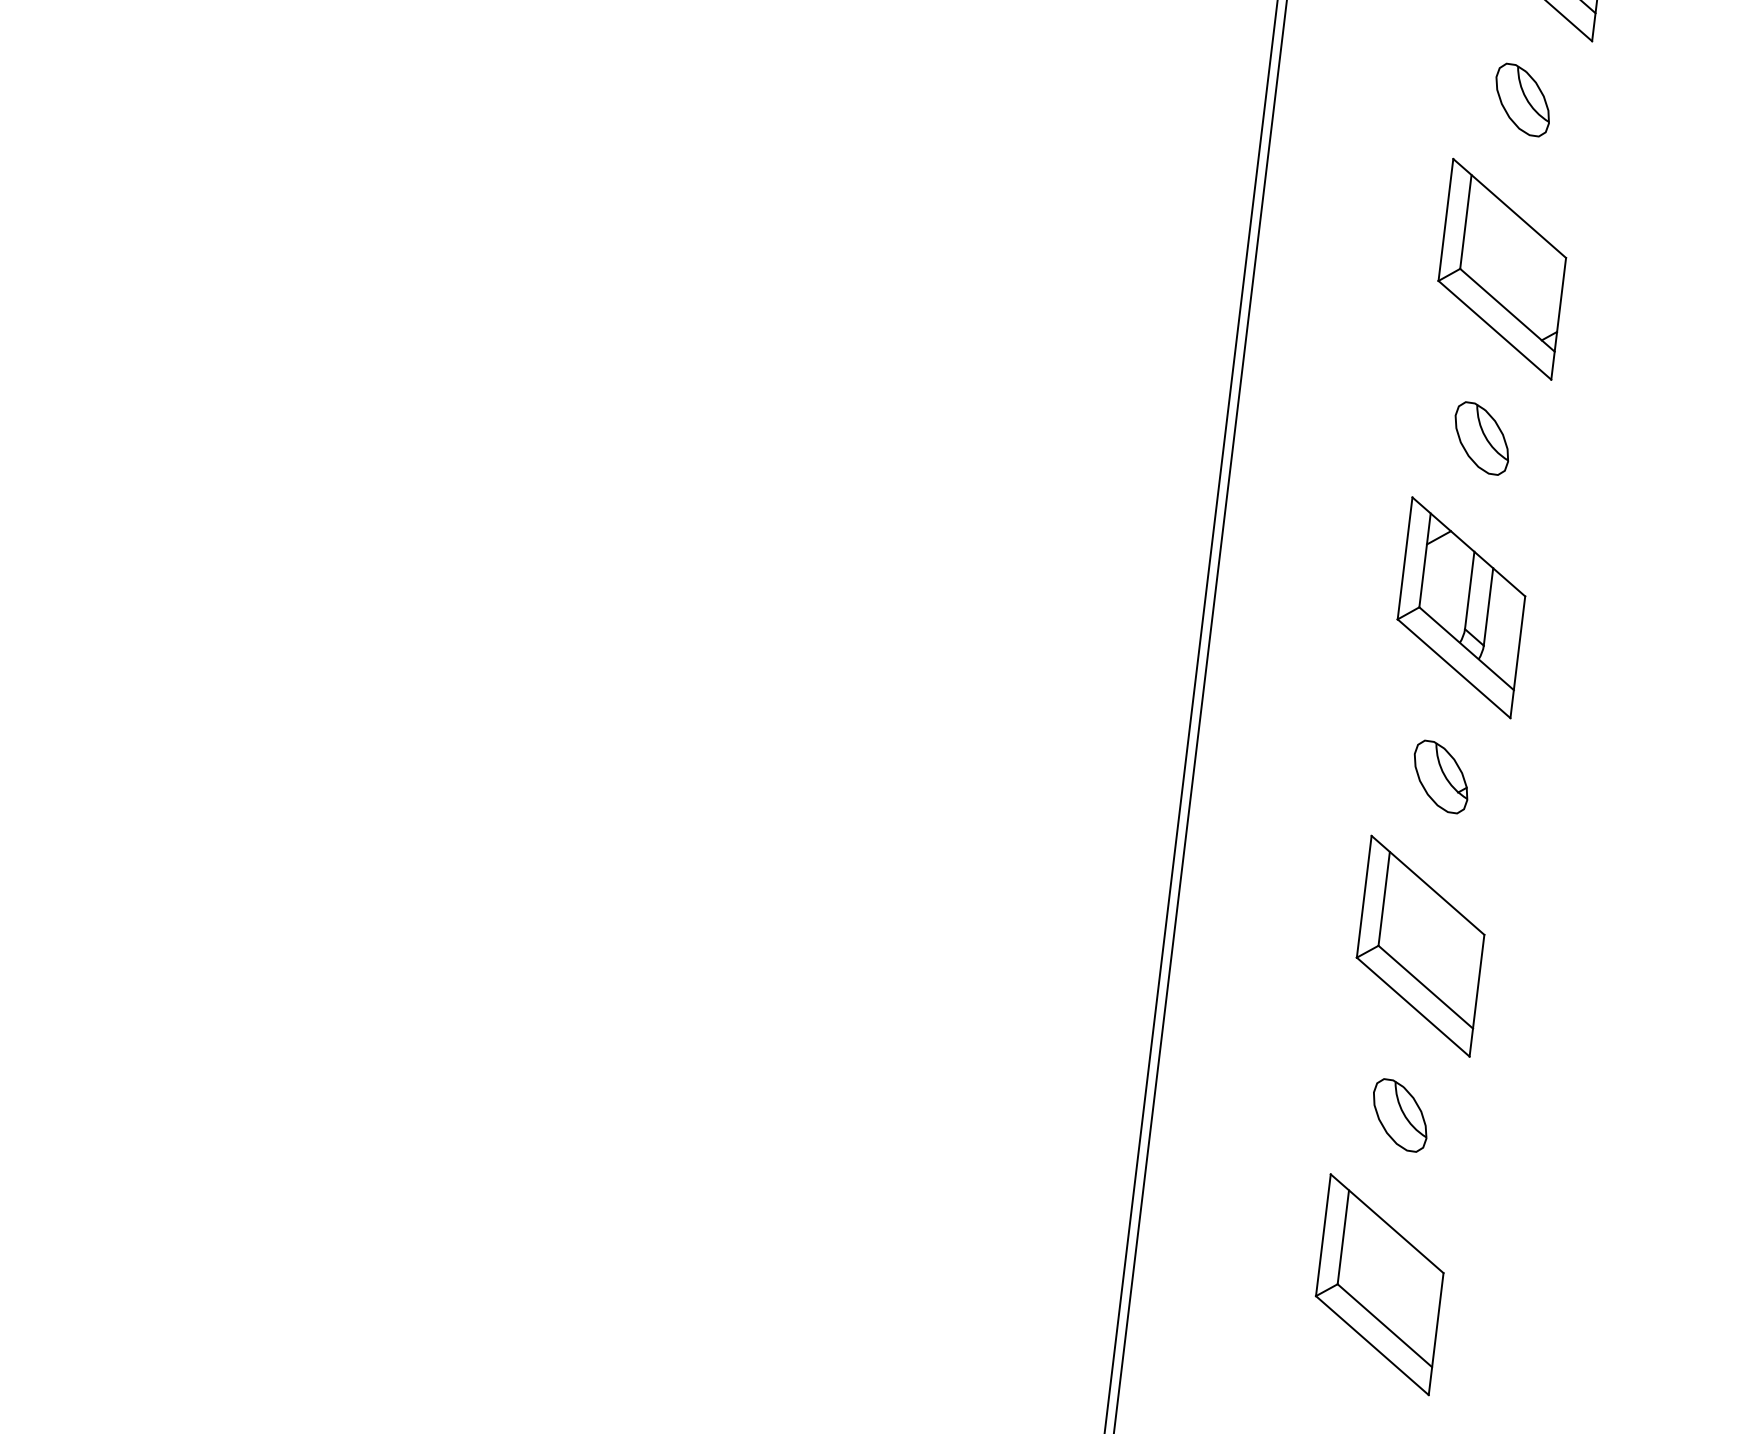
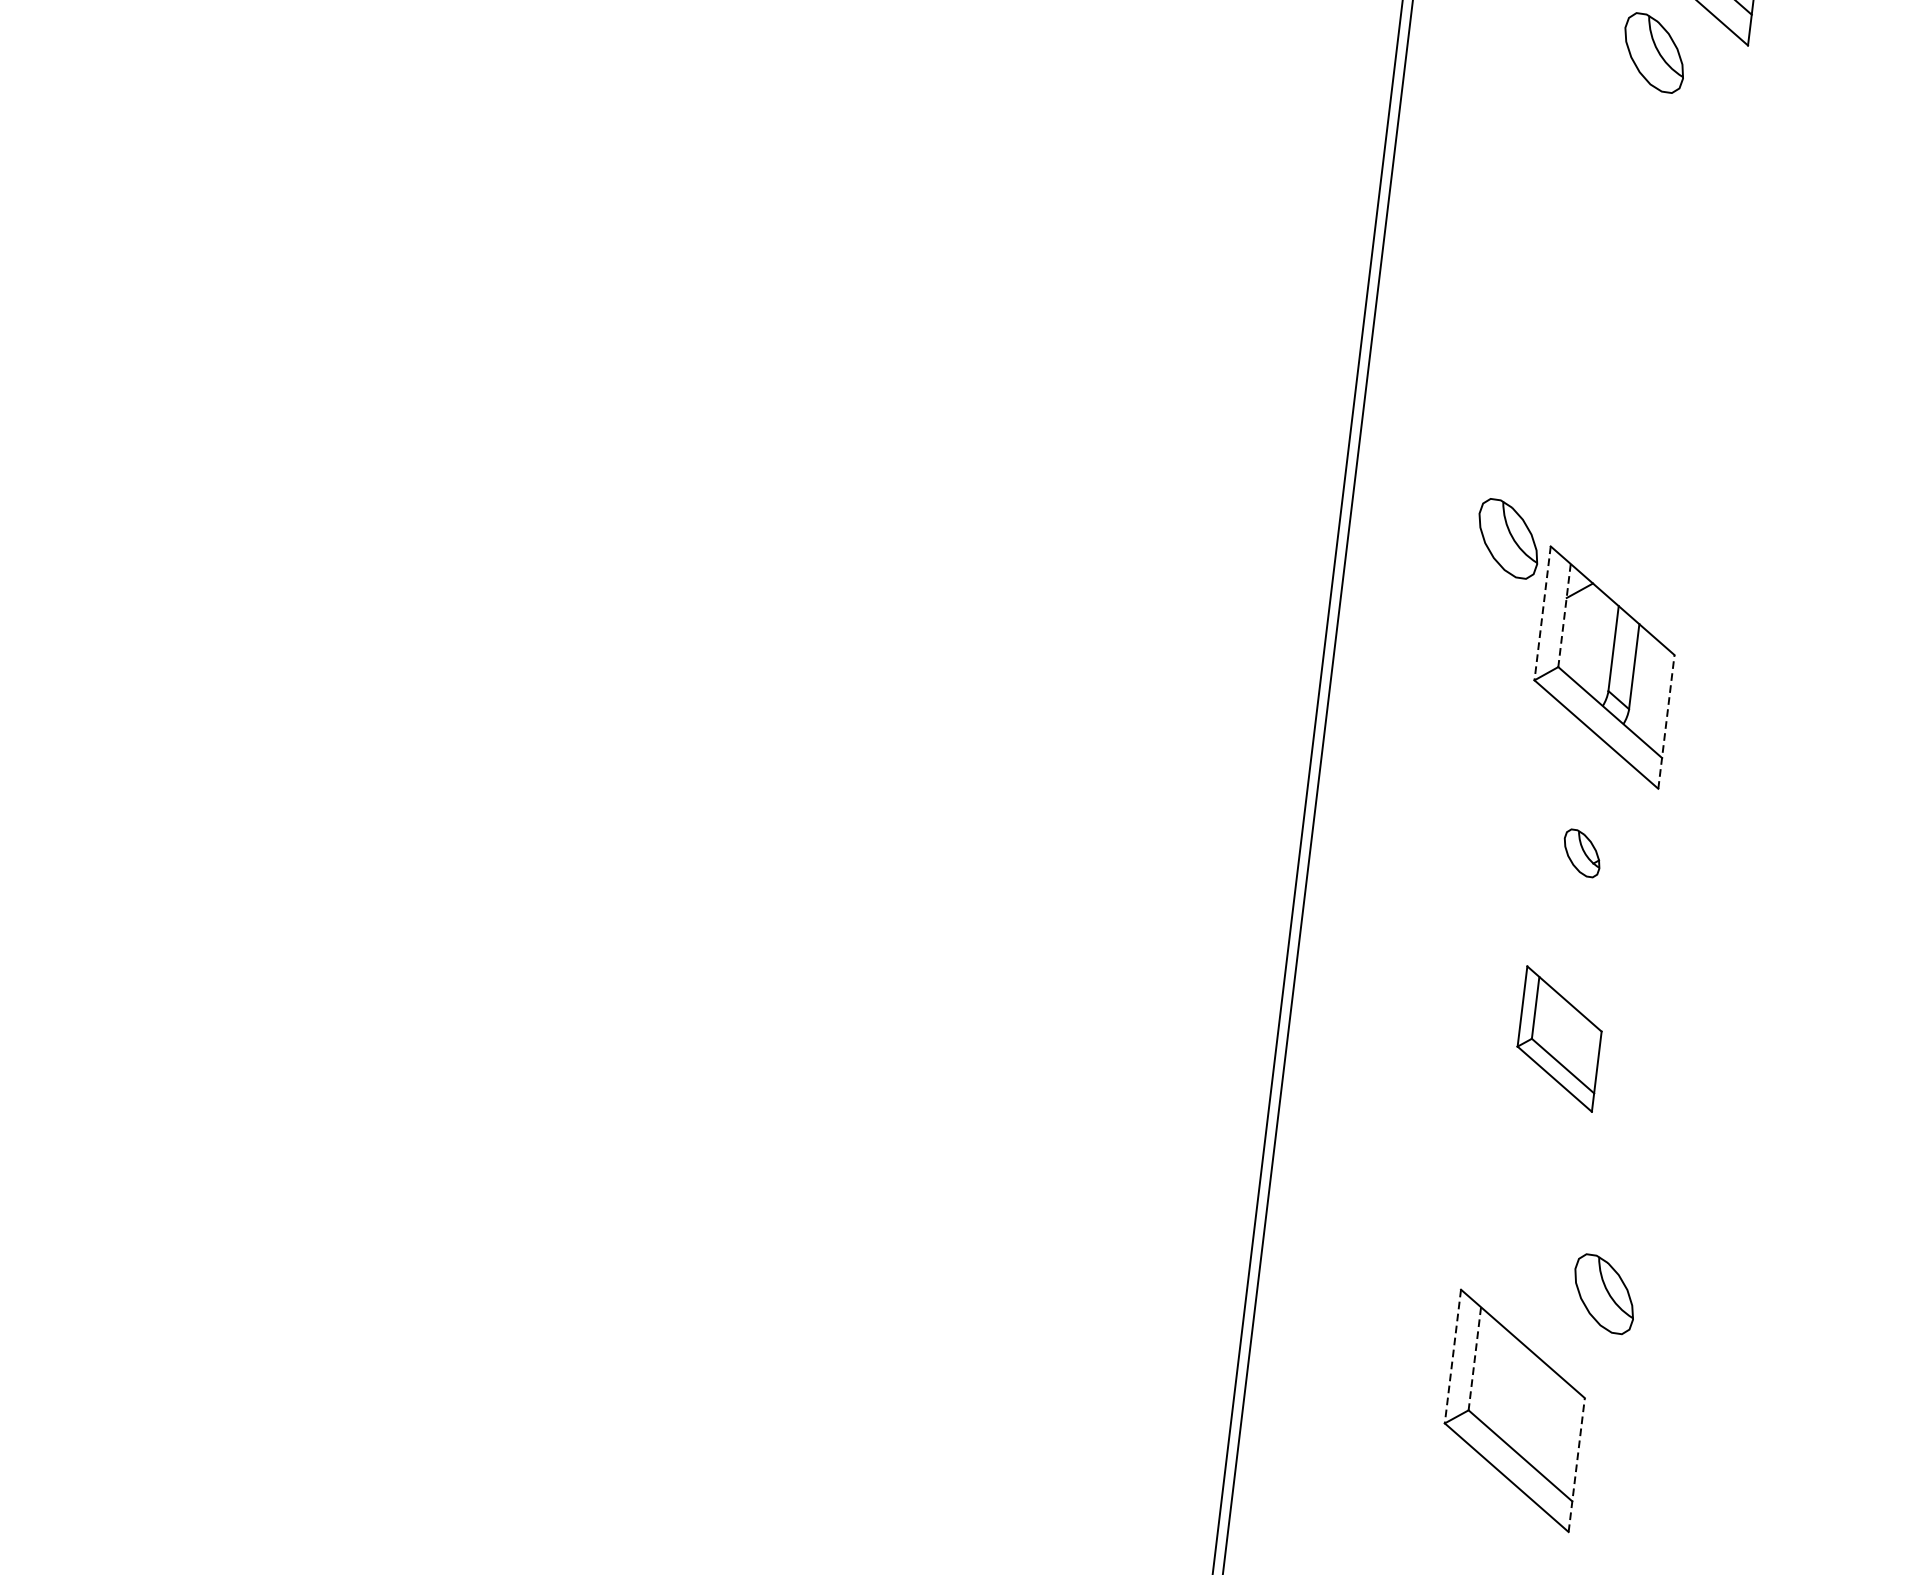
part: (1522, 99) -> (1653, 52), moved
part: (1502, 268) -> (1649, 295), removed
part: (1481, 438) -> (1507, 538), moved
line: (1405, 558) -> (1543, 613), solid -> dashed
line: (1424, 560) -> (1563, 615), solid -> dashed
line: (1517, 656) -> (1666, 721), solid -> dashed
part: (1440, 776) -> (1581, 852), size x0.6
part: (1420, 945) -> (1559, 1038), size x0.6
part: (1400, 1115) -> (1604, 1294), moved
line: (1323, 1235) -> (1453, 1356), solid -> dashed
line: (1343, 1237) -> (1475, 1359), solid -> dashed
line: (1436, 1333) -> (1577, 1464), solid -> dashed

